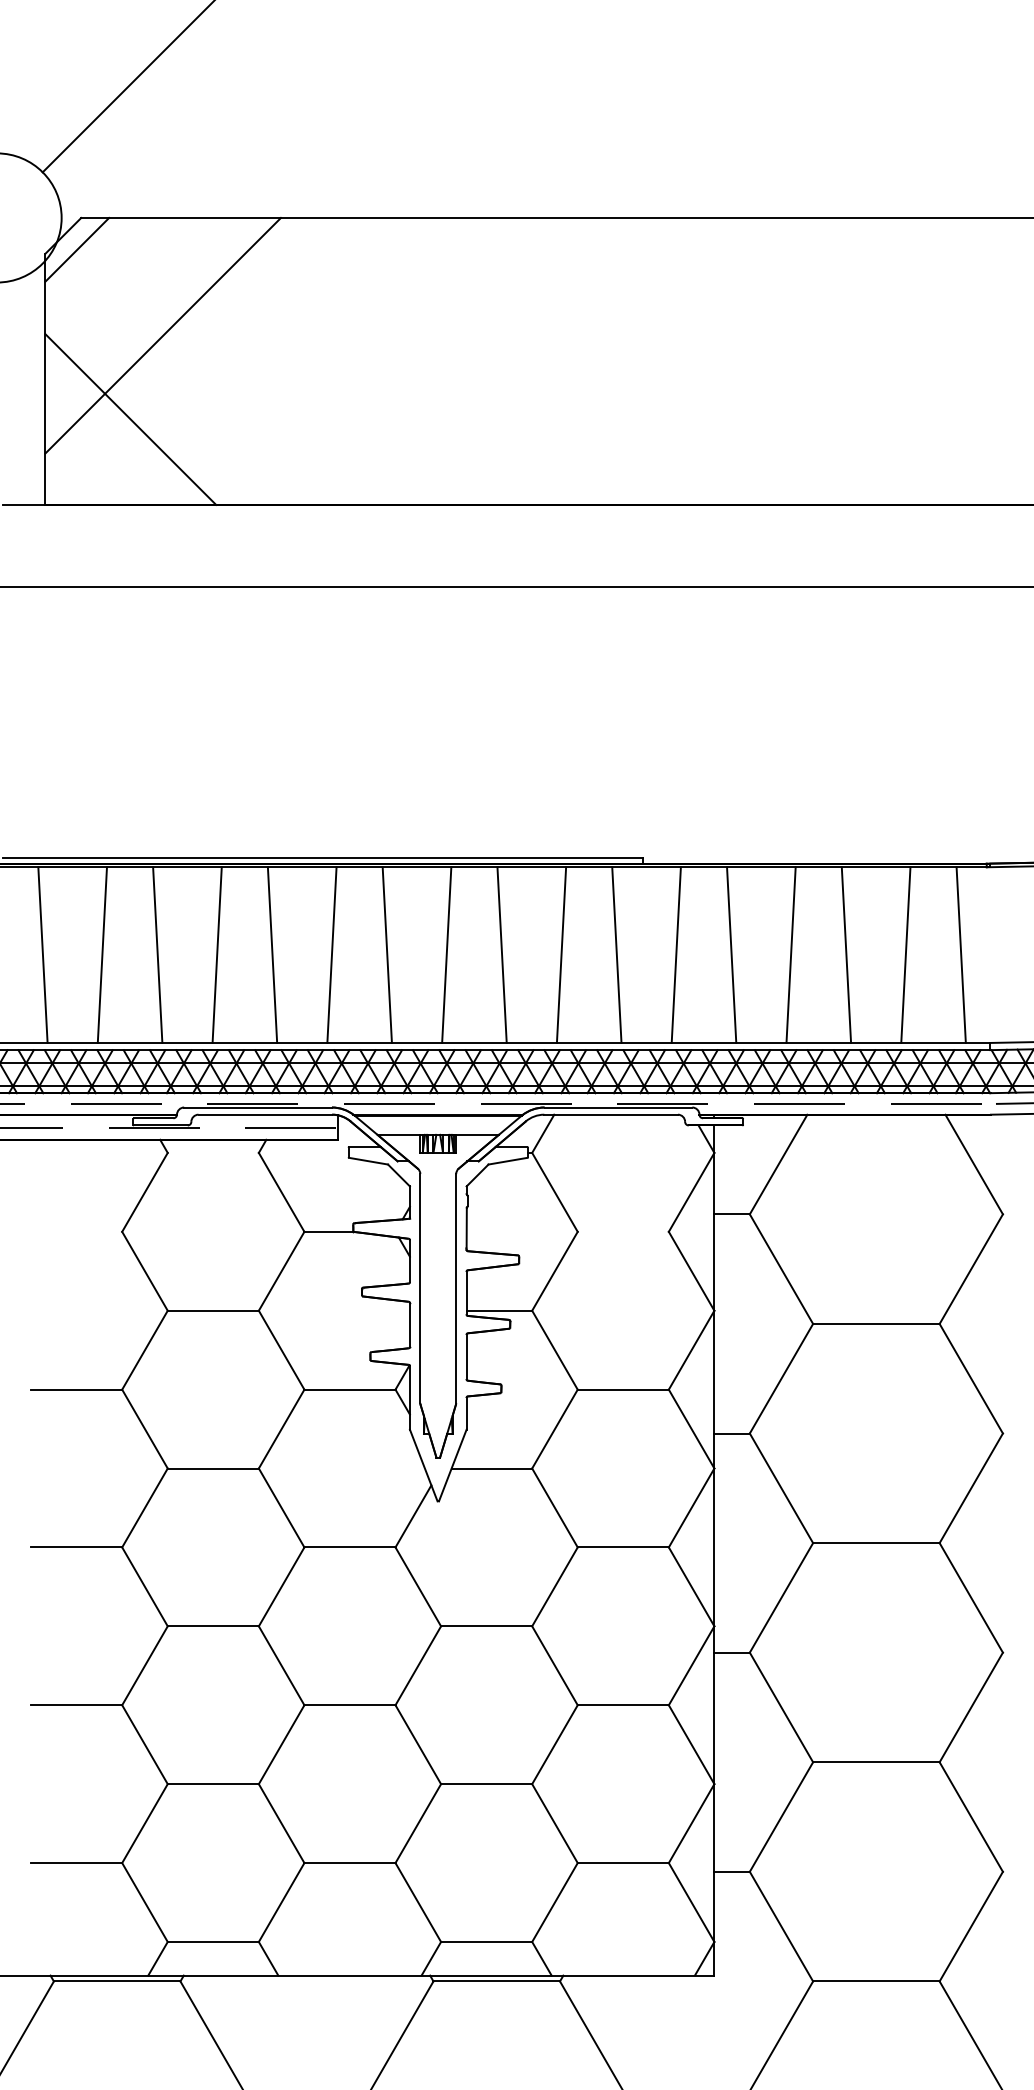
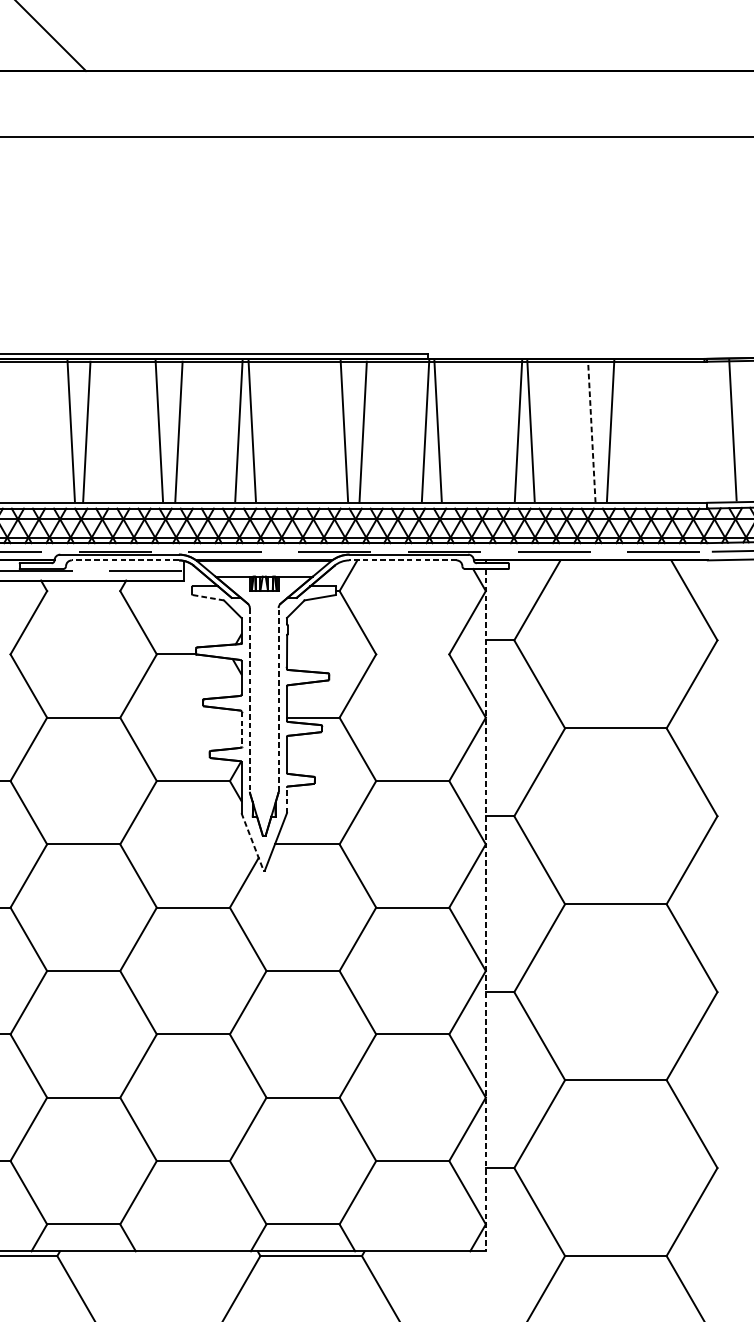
line: (157, 954) -> (71, 430), moved
line: (272, 954) -> (159, 430), moved
line: (386, 954) -> (251, 430), moved
line: (446, 954) -> (238, 430), moved
line: (501, 954) -> (343, 430), moved
line: (616, 954) -> (437, 430), moved
line: (675, 954) -> (424, 430), moved
line: (731, 954) -> (530, 430), moved
line: (790, 954) -> (518, 430), moved
line: (846, 954) -> (591, 431), solid -> dashed
line: (905, 954) -> (610, 430), moved
line: (960, 954) -> (732, 429), moved
line: (265, 1114) -> (125, 560), solid -> dashed
line: (611, 1114) -> (403, 560), solid -> dashed
line: (368, 1161) -> (208, 597), solid -> dashed
line: (456, 1288) -> (278, 699), solid -> dashed
line: (420, 1289) -> (249, 700), solid -> dashed
line: (409, 1325) -> (241, 729), solid -> dashed
line: (466, 1413) -> (286, 800), solid -> dashed
line: (423, 1465) -> (252, 841), solid -> dashed
line: (714, 1551) -> (485, 910), solid -> dashed

